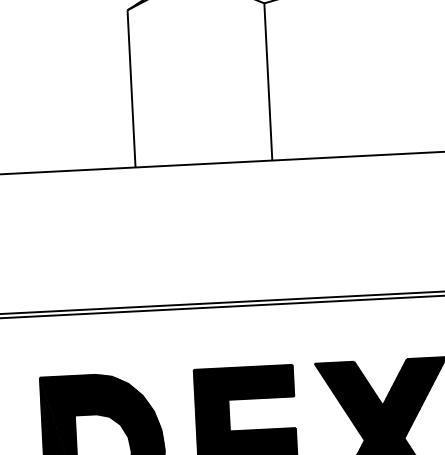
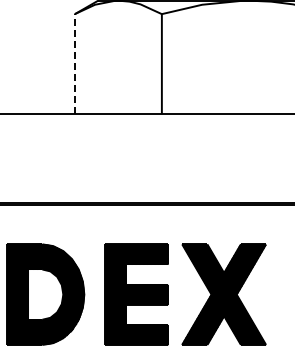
line: (130, 89) -> (74, 64), solid -> dashed

